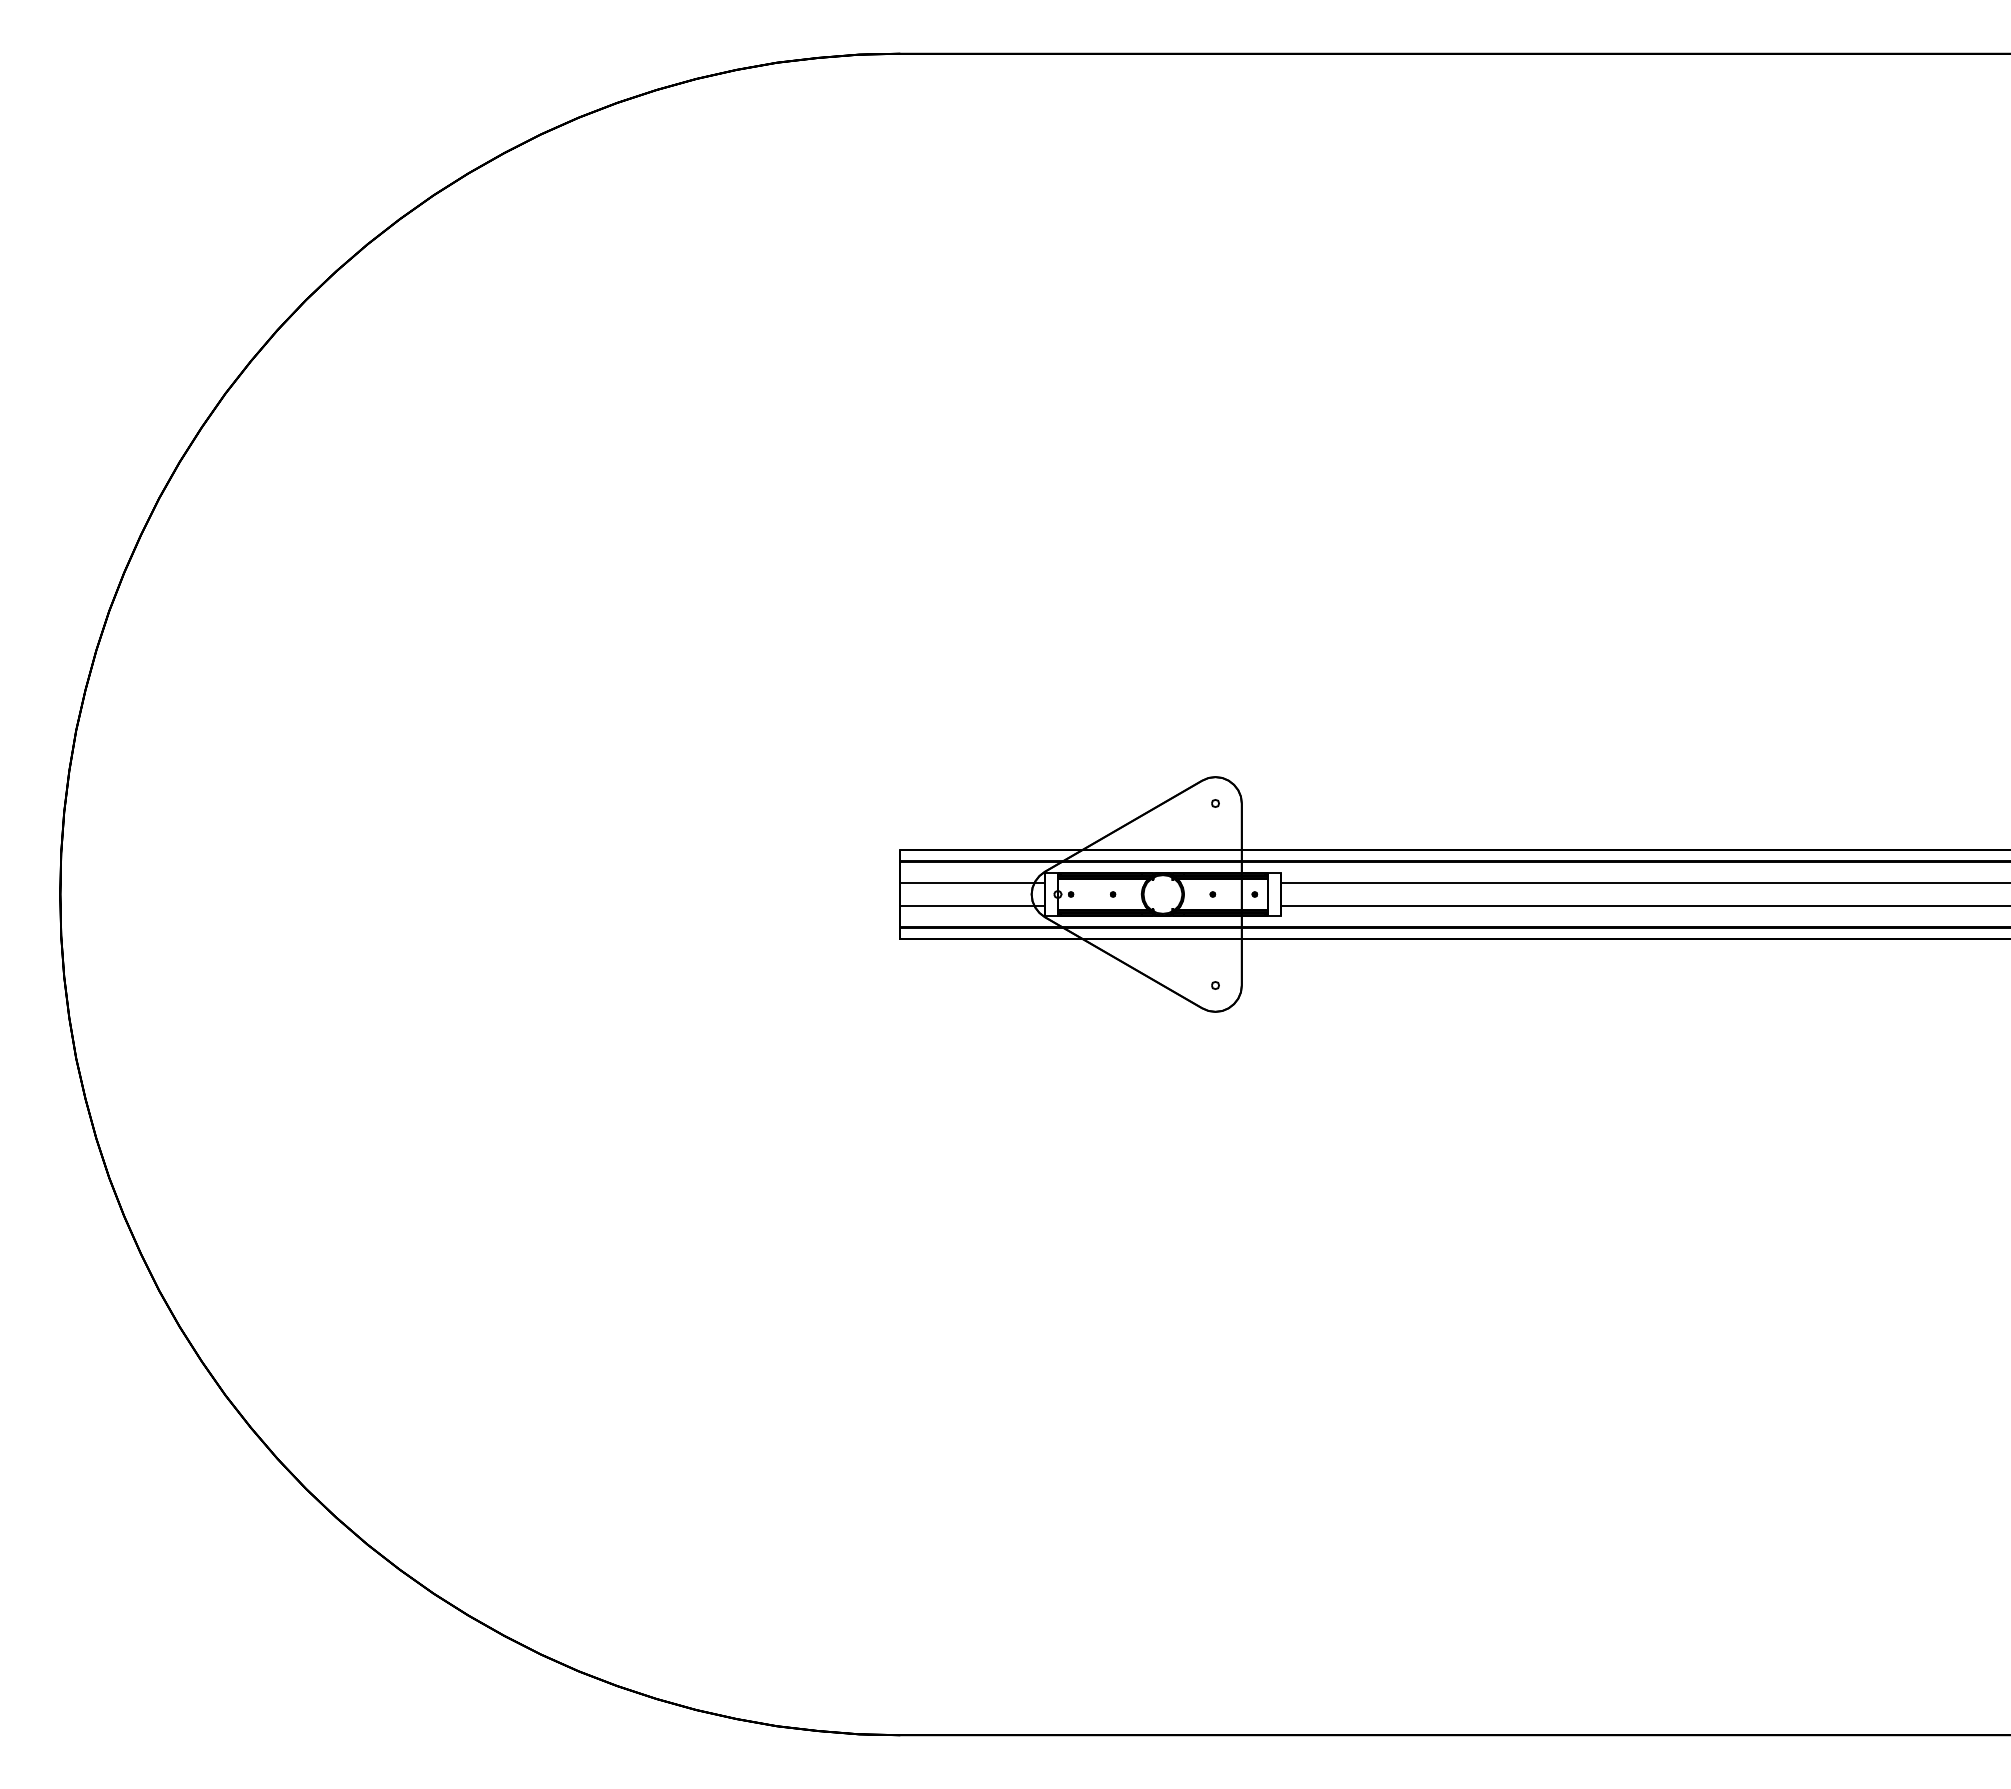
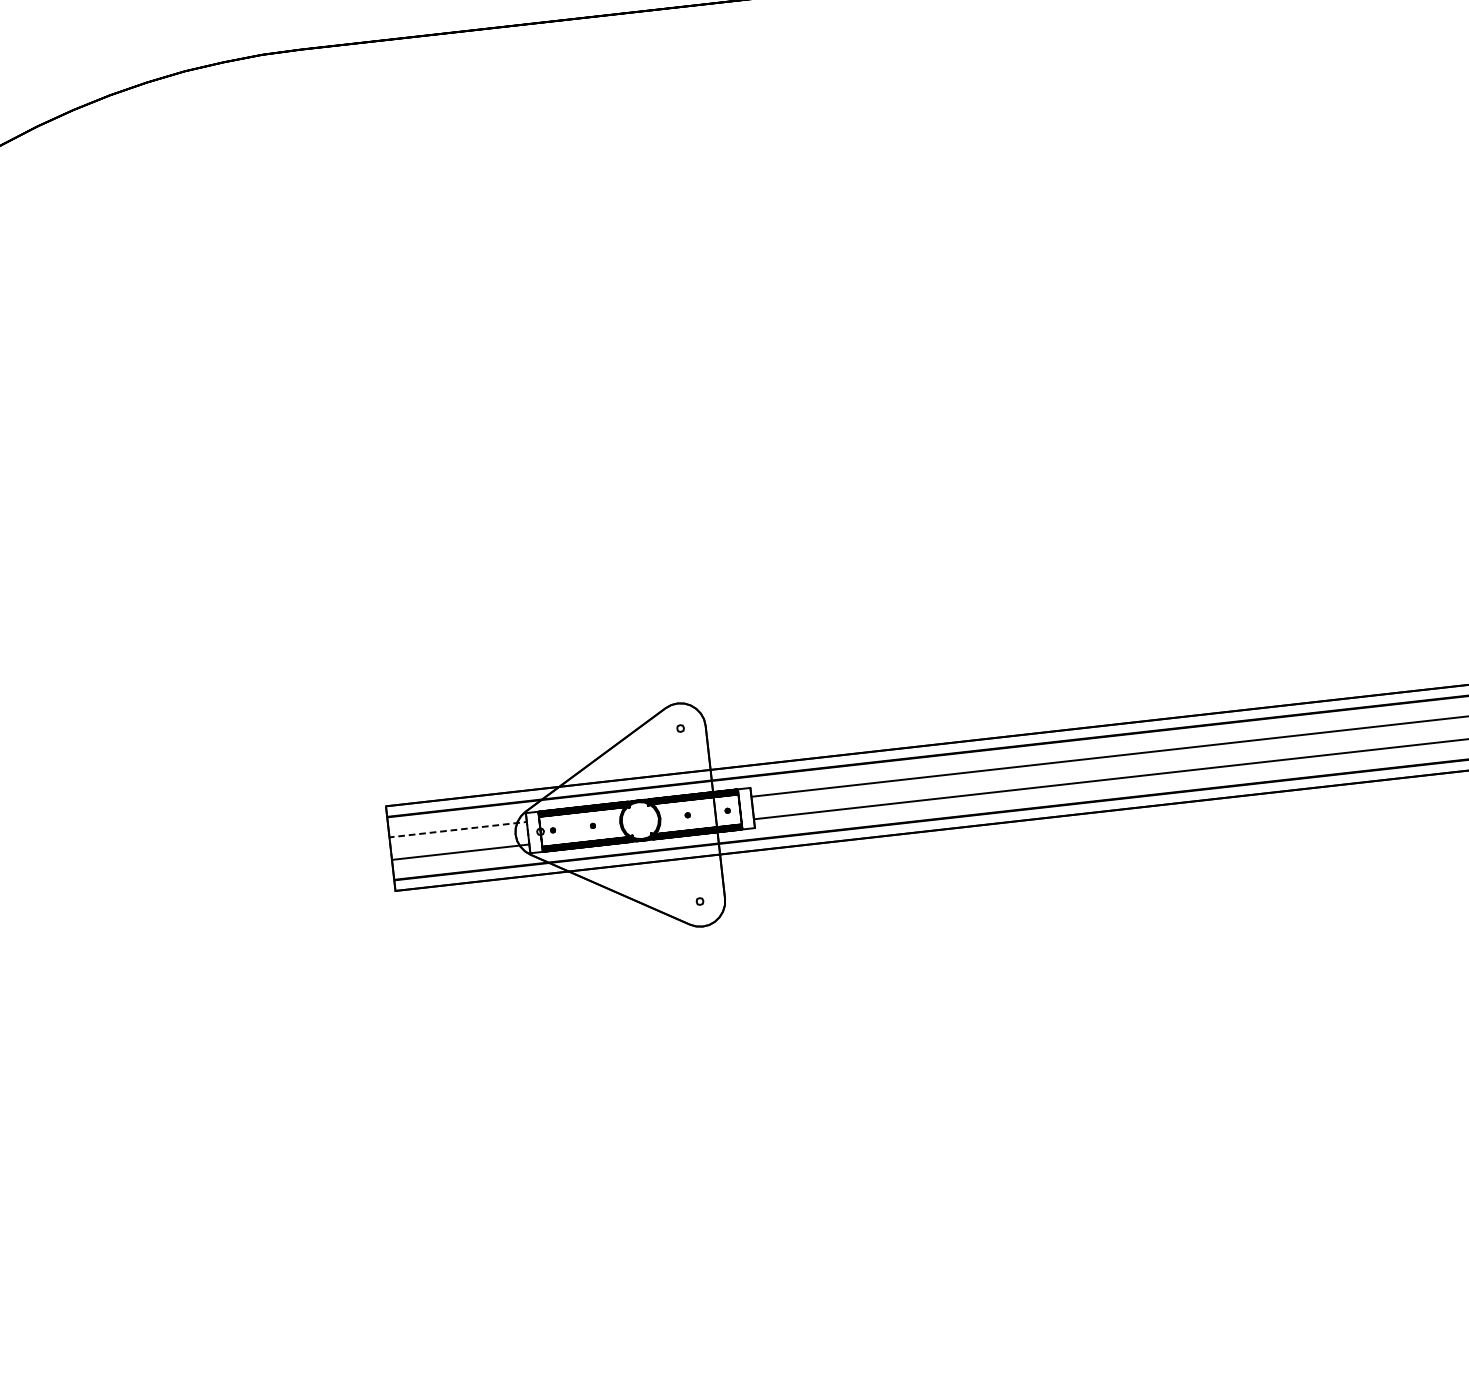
line: (973, 882) -> (459, 829), solid -> dashed

